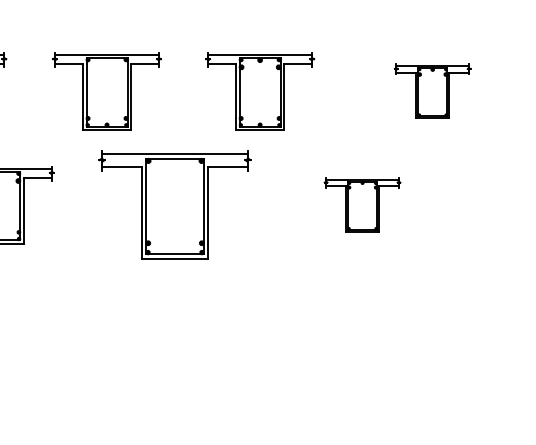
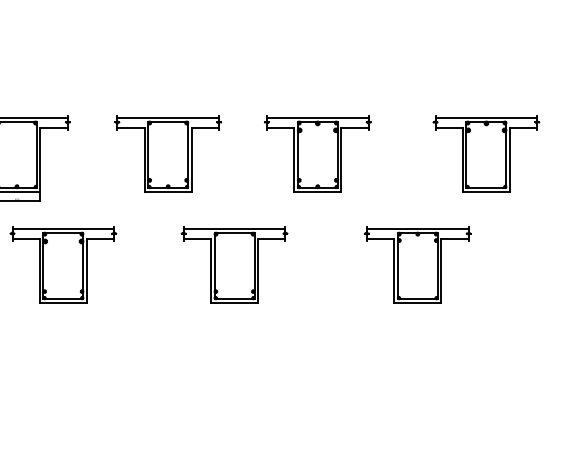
part: (432, 90) -> (486, 153), size x1.43
part: (174, 204) -> (234, 264), size x0.71
part: (362, 204) -> (417, 264), size x1.43

